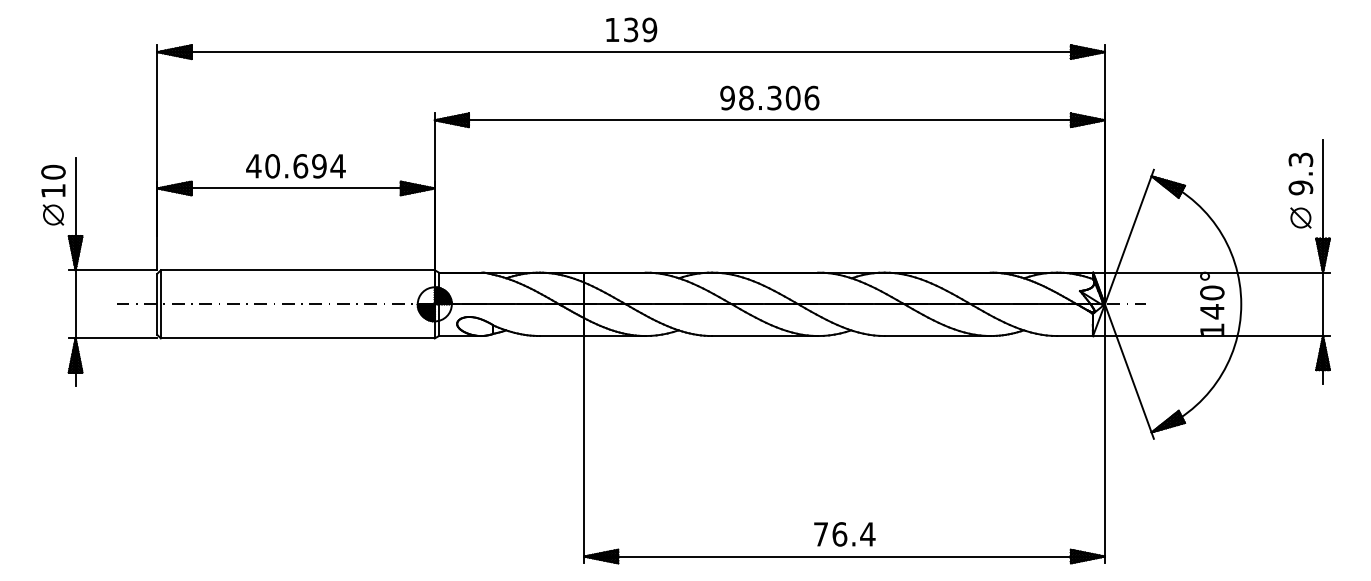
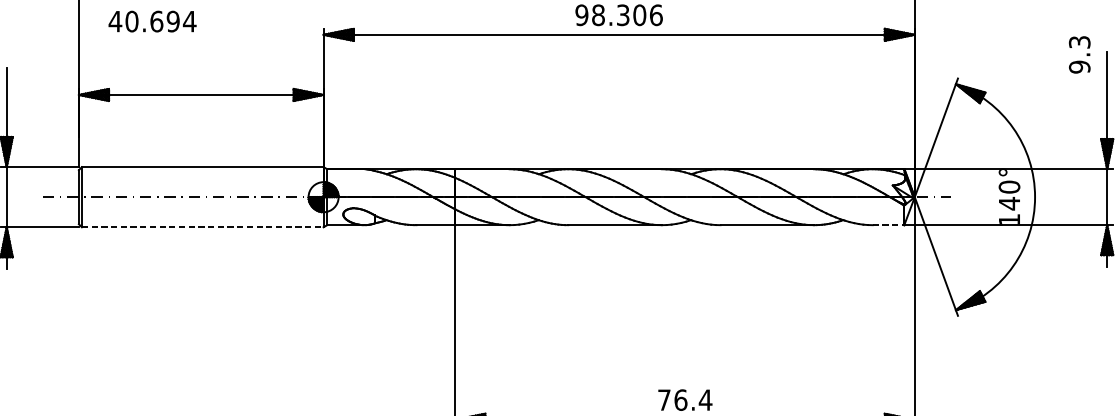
text: (295, 166) -> (152, 21), moved
text: (1300, 173) -> (1079, 54), moved
part: (1300, 217) -> (1087, 120), removed
line: (1075, 336) -> (888, 225), solid -> dashed
line: (297, 338) -> (202, 227), solid -> dashed

